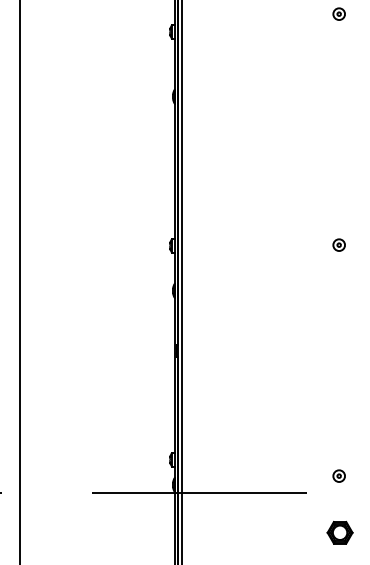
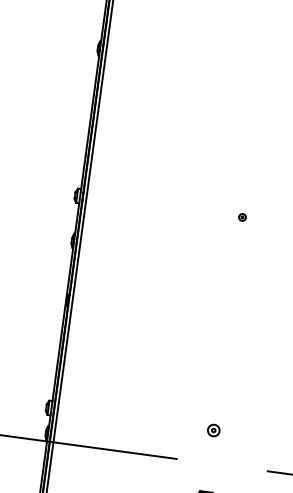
part: (338, 244) -> (241, 216), size x0.6
part: (338, 475) -> (213, 429), moved

